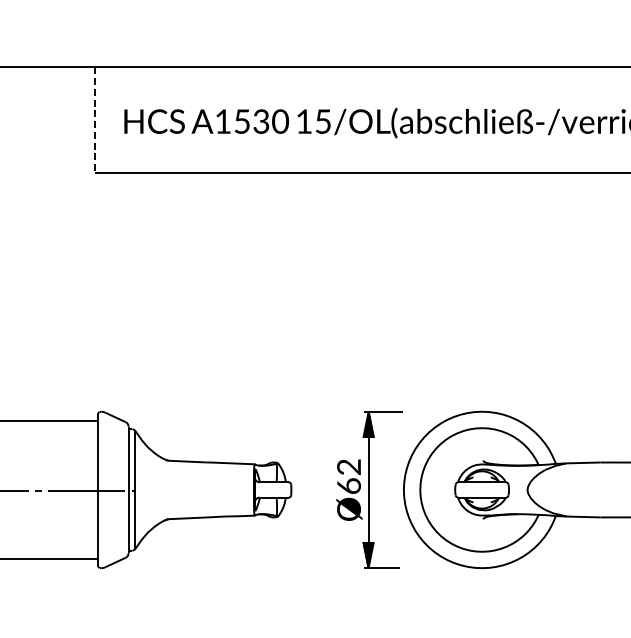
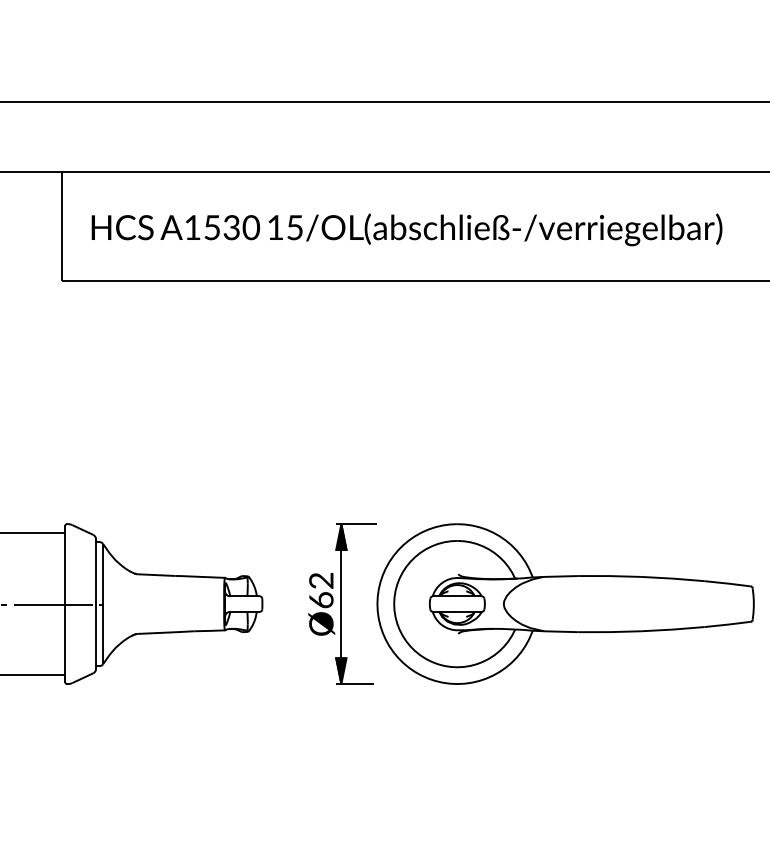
line: (94, 120) -> (61, 226), dashed -> solid

